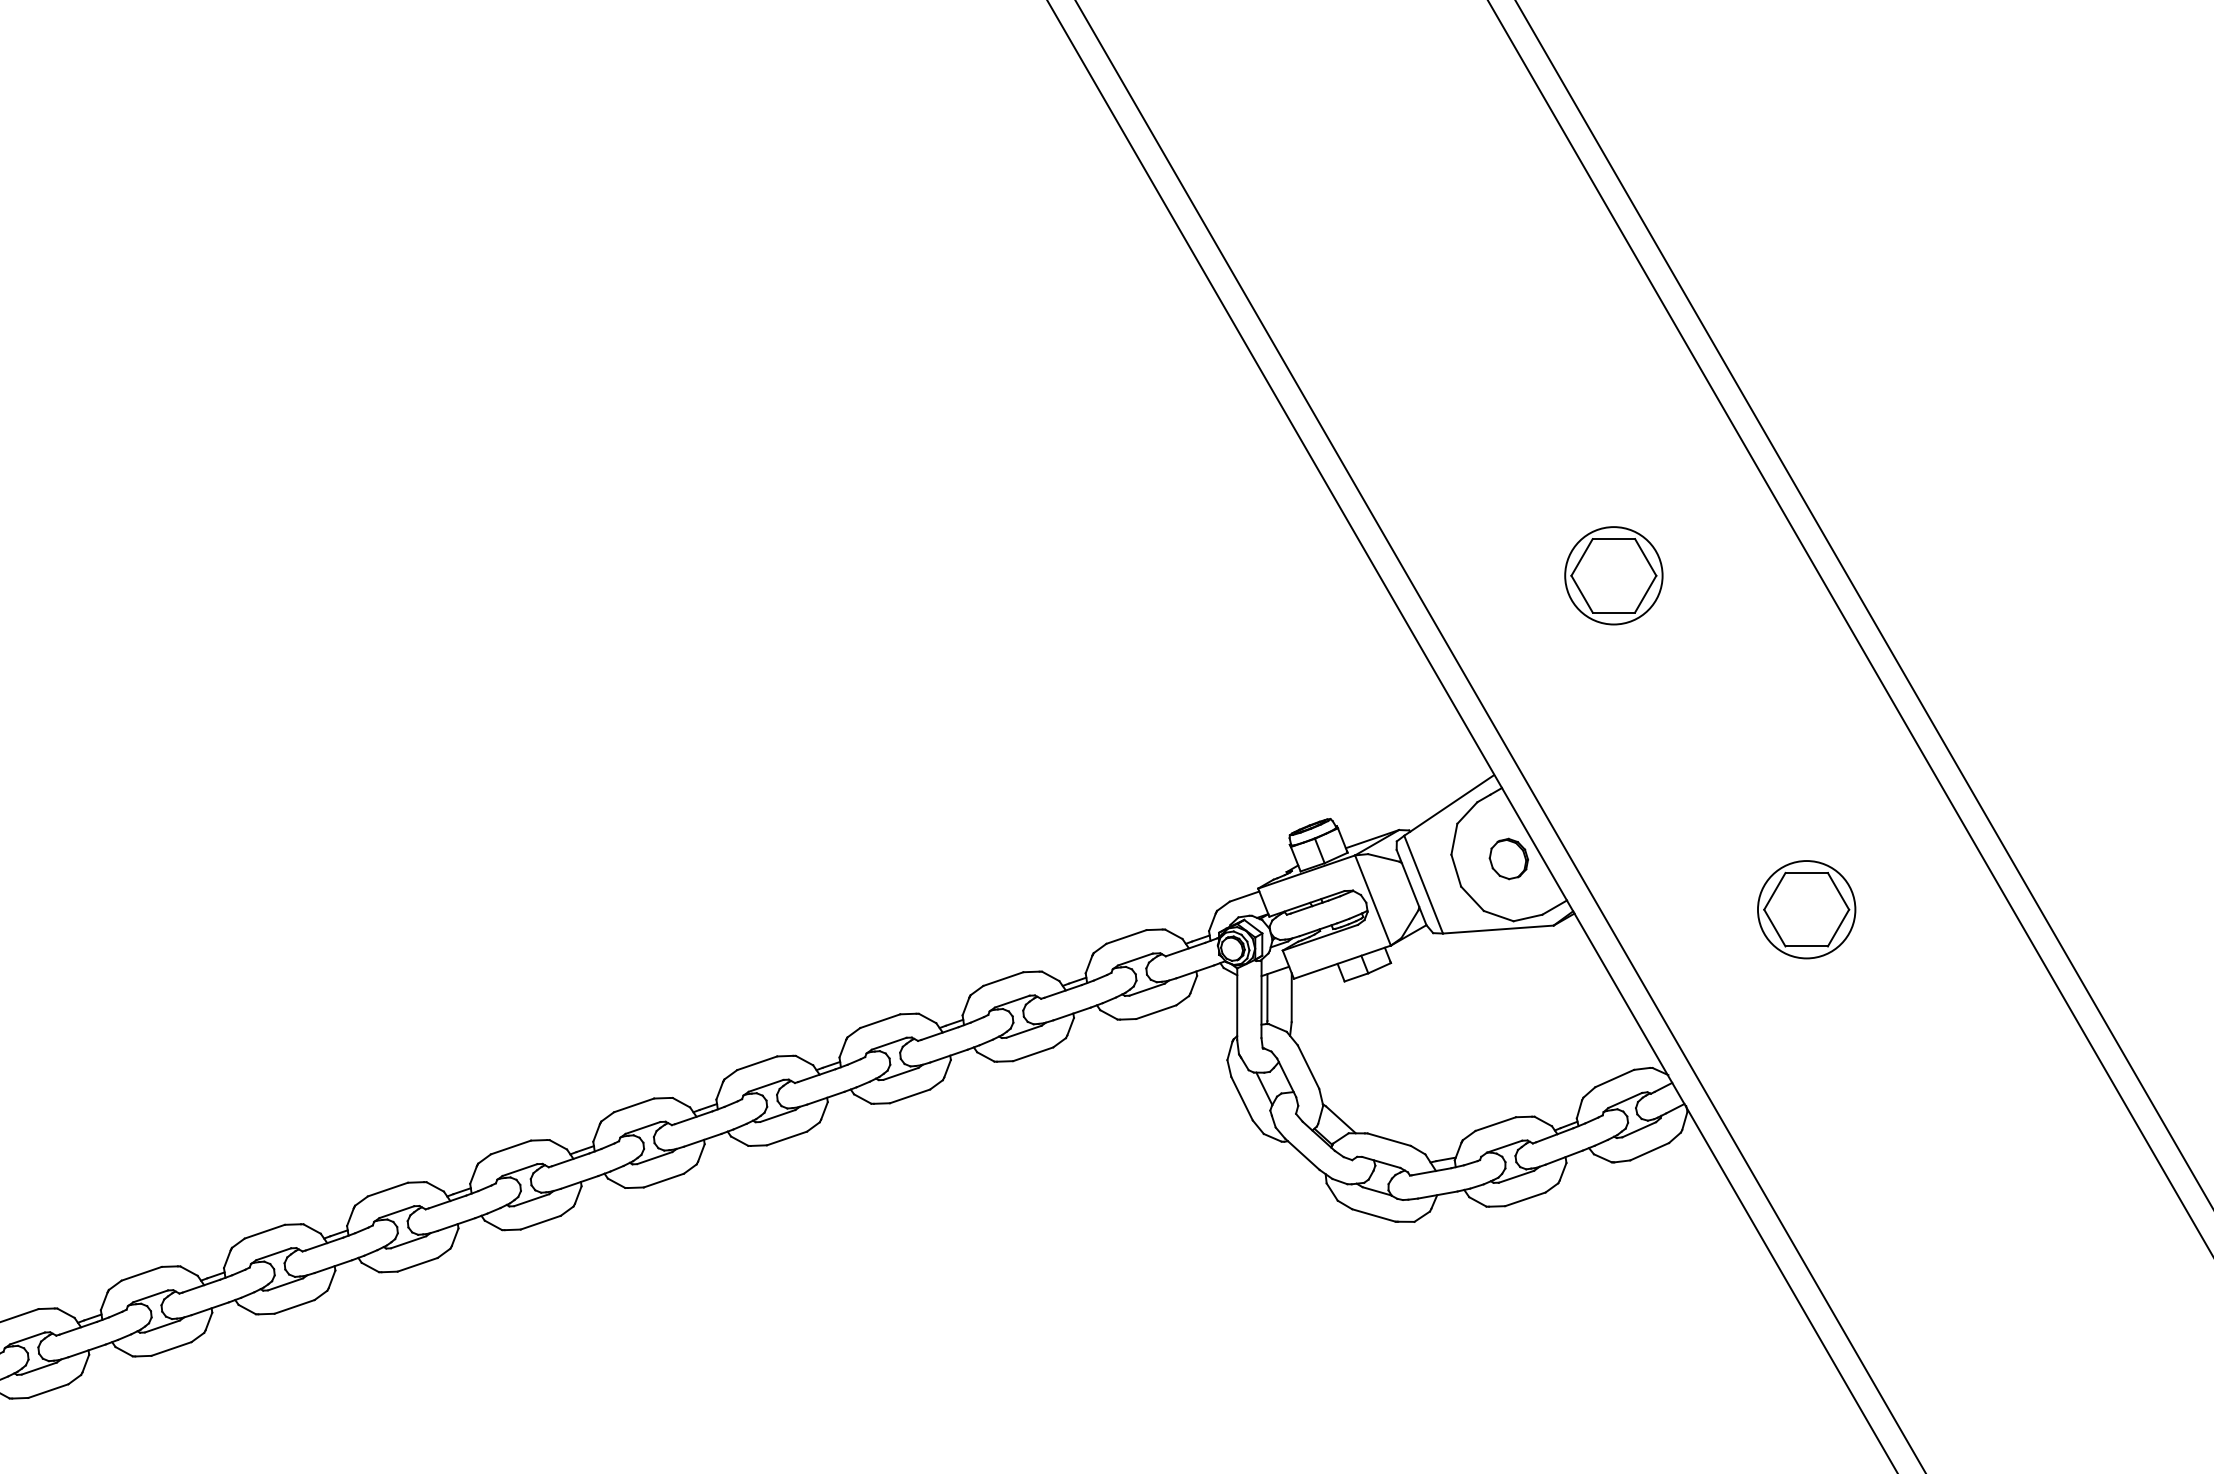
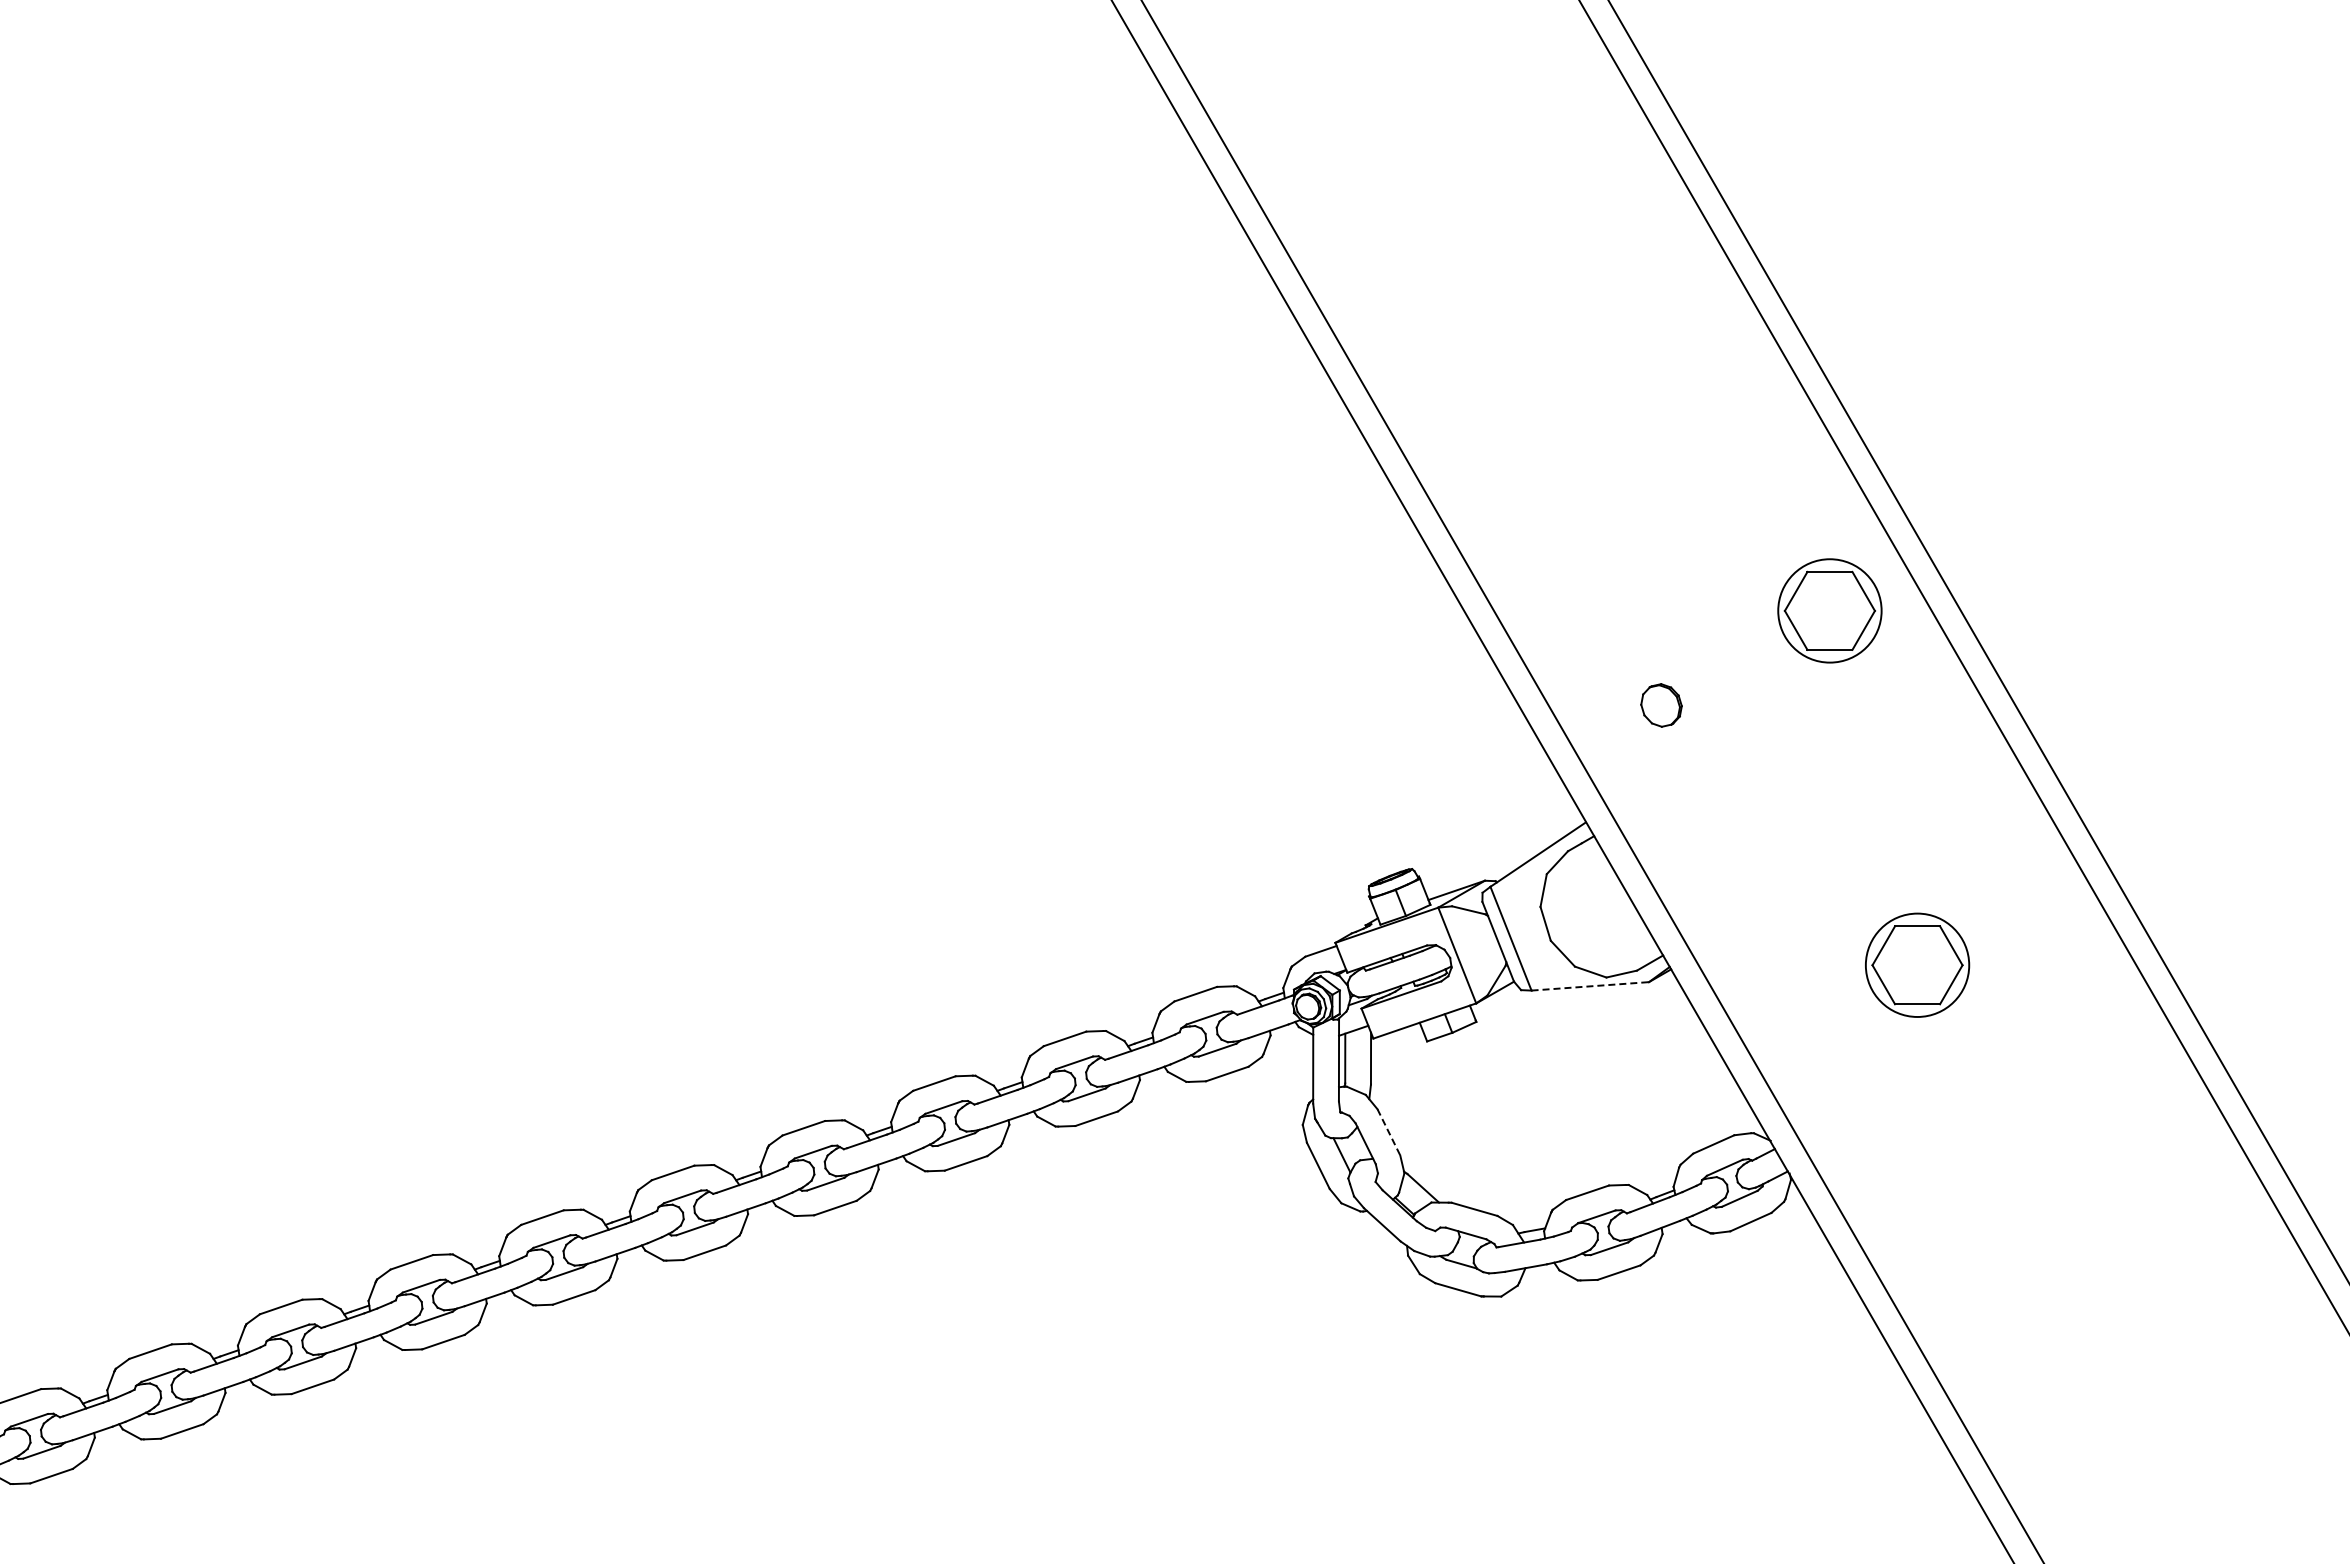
part: (1613, 575) -> (1829, 610), moved
part: (1508, 859) -> (1661, 705), moved
line: (1498, 929) -> (1590, 986), solid -> dashed
line: (1308, 1067) -> (1388, 1132), solid -> dashed

